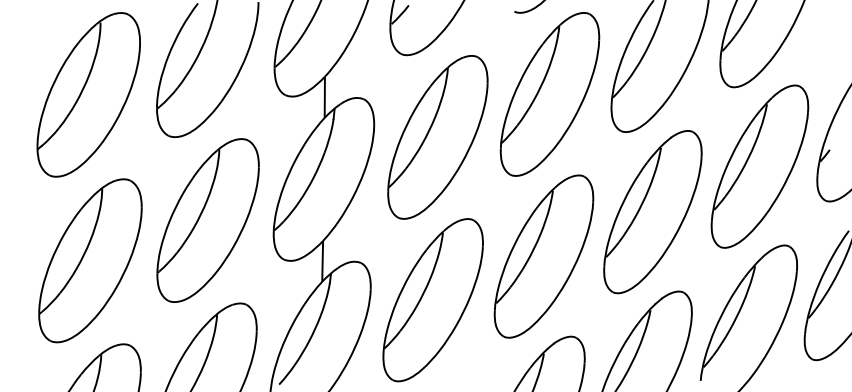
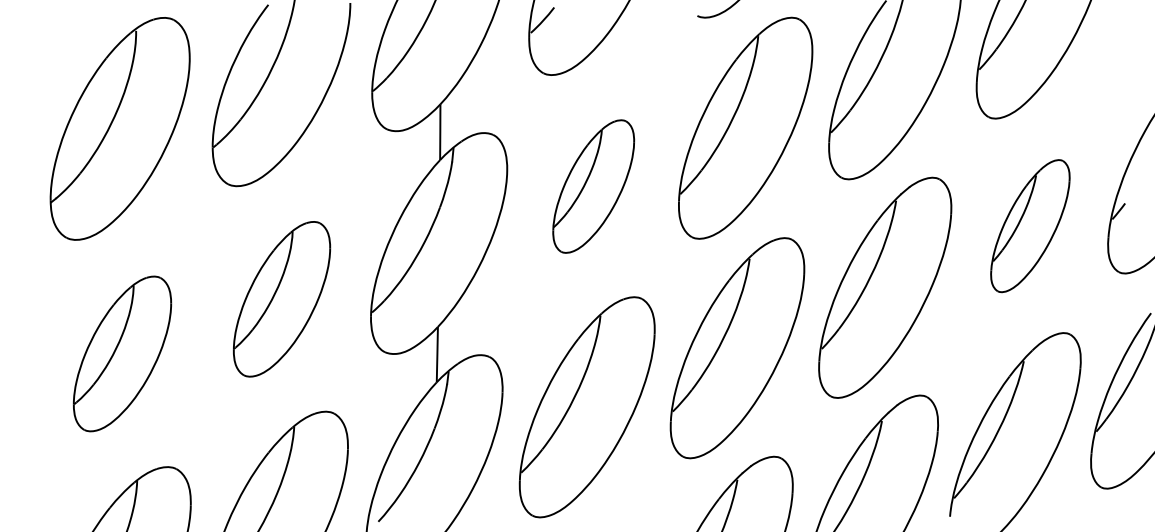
part: (437, 137) -> (593, 186), size x0.6
part: (759, 166) -> (1029, 225), size x0.6
part: (207, 220) -> (281, 299), size x0.7
part: (90, 260) -> (122, 353), size x0.7

